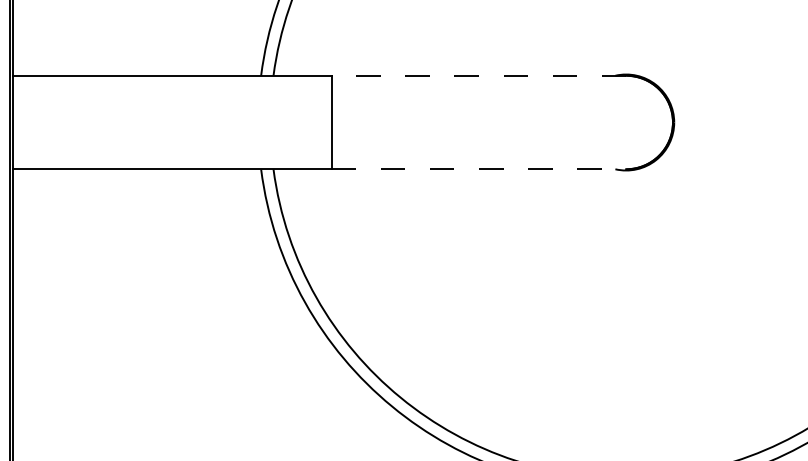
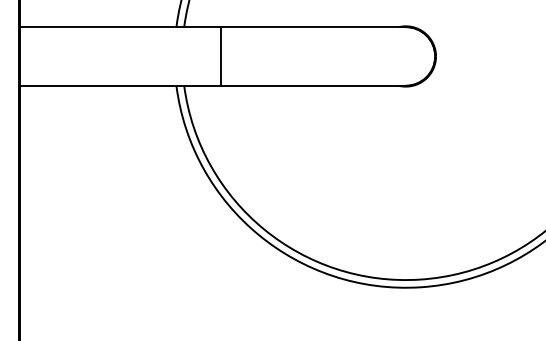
line: (479, 76) -> (313, 27), dashed -> solid
line: (479, 168) -> (313, 85), dashed -> solid

